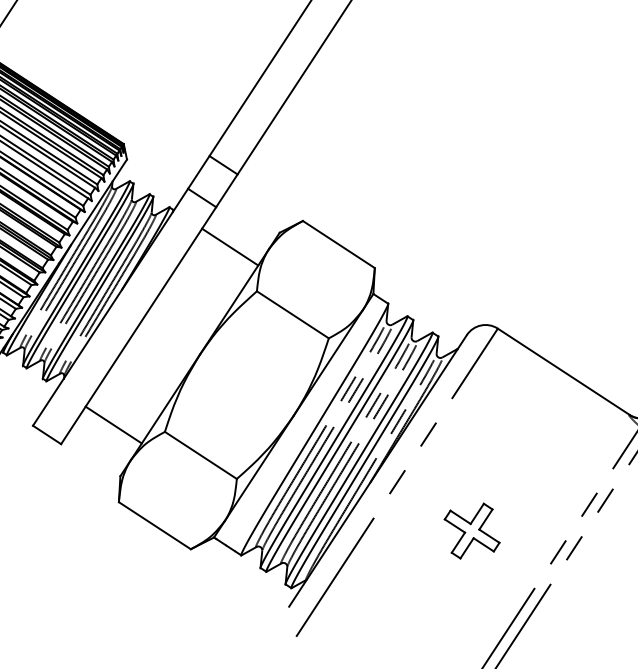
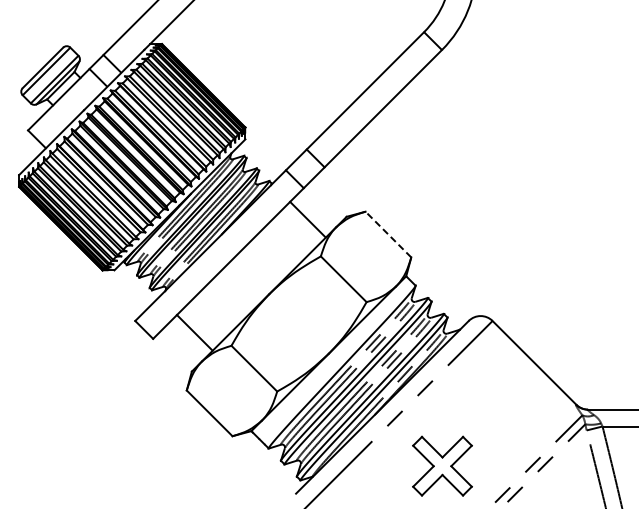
line: (338, 244) -> (388, 234), solid -> dashed
part: (471, 530) -> (442, 465), size x1.6

